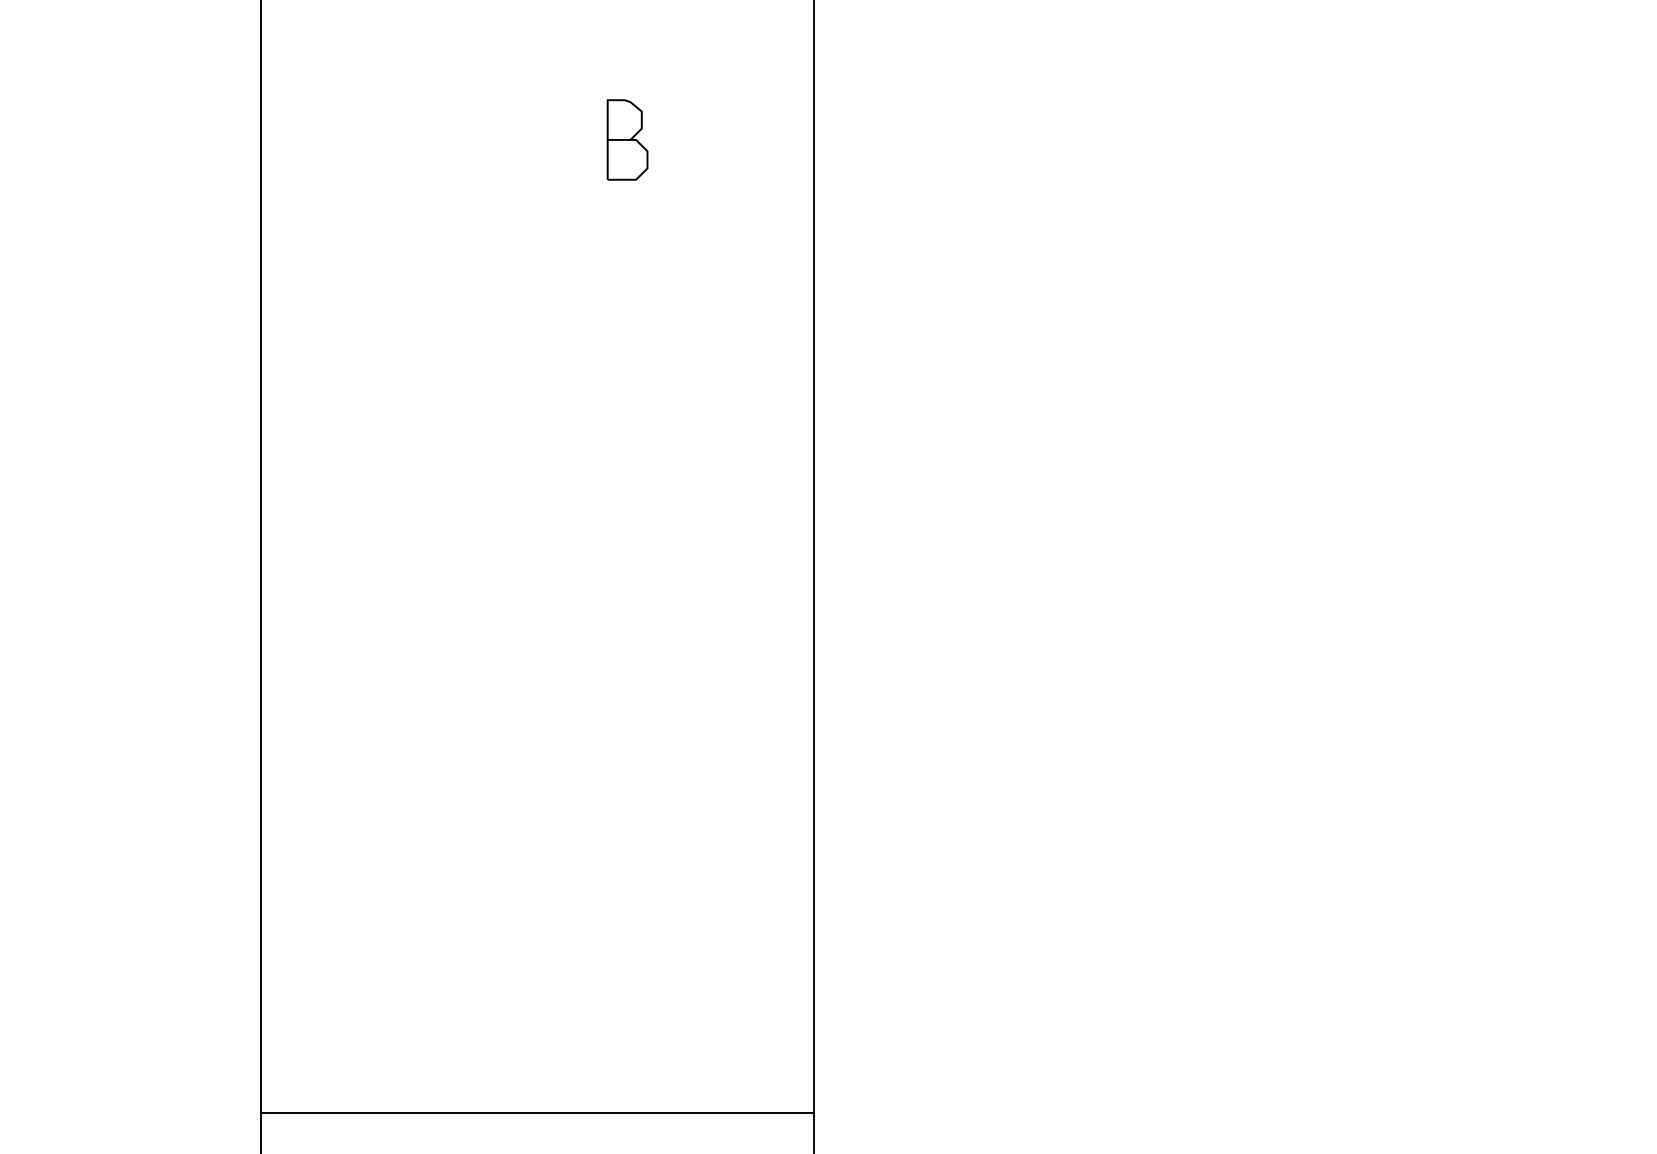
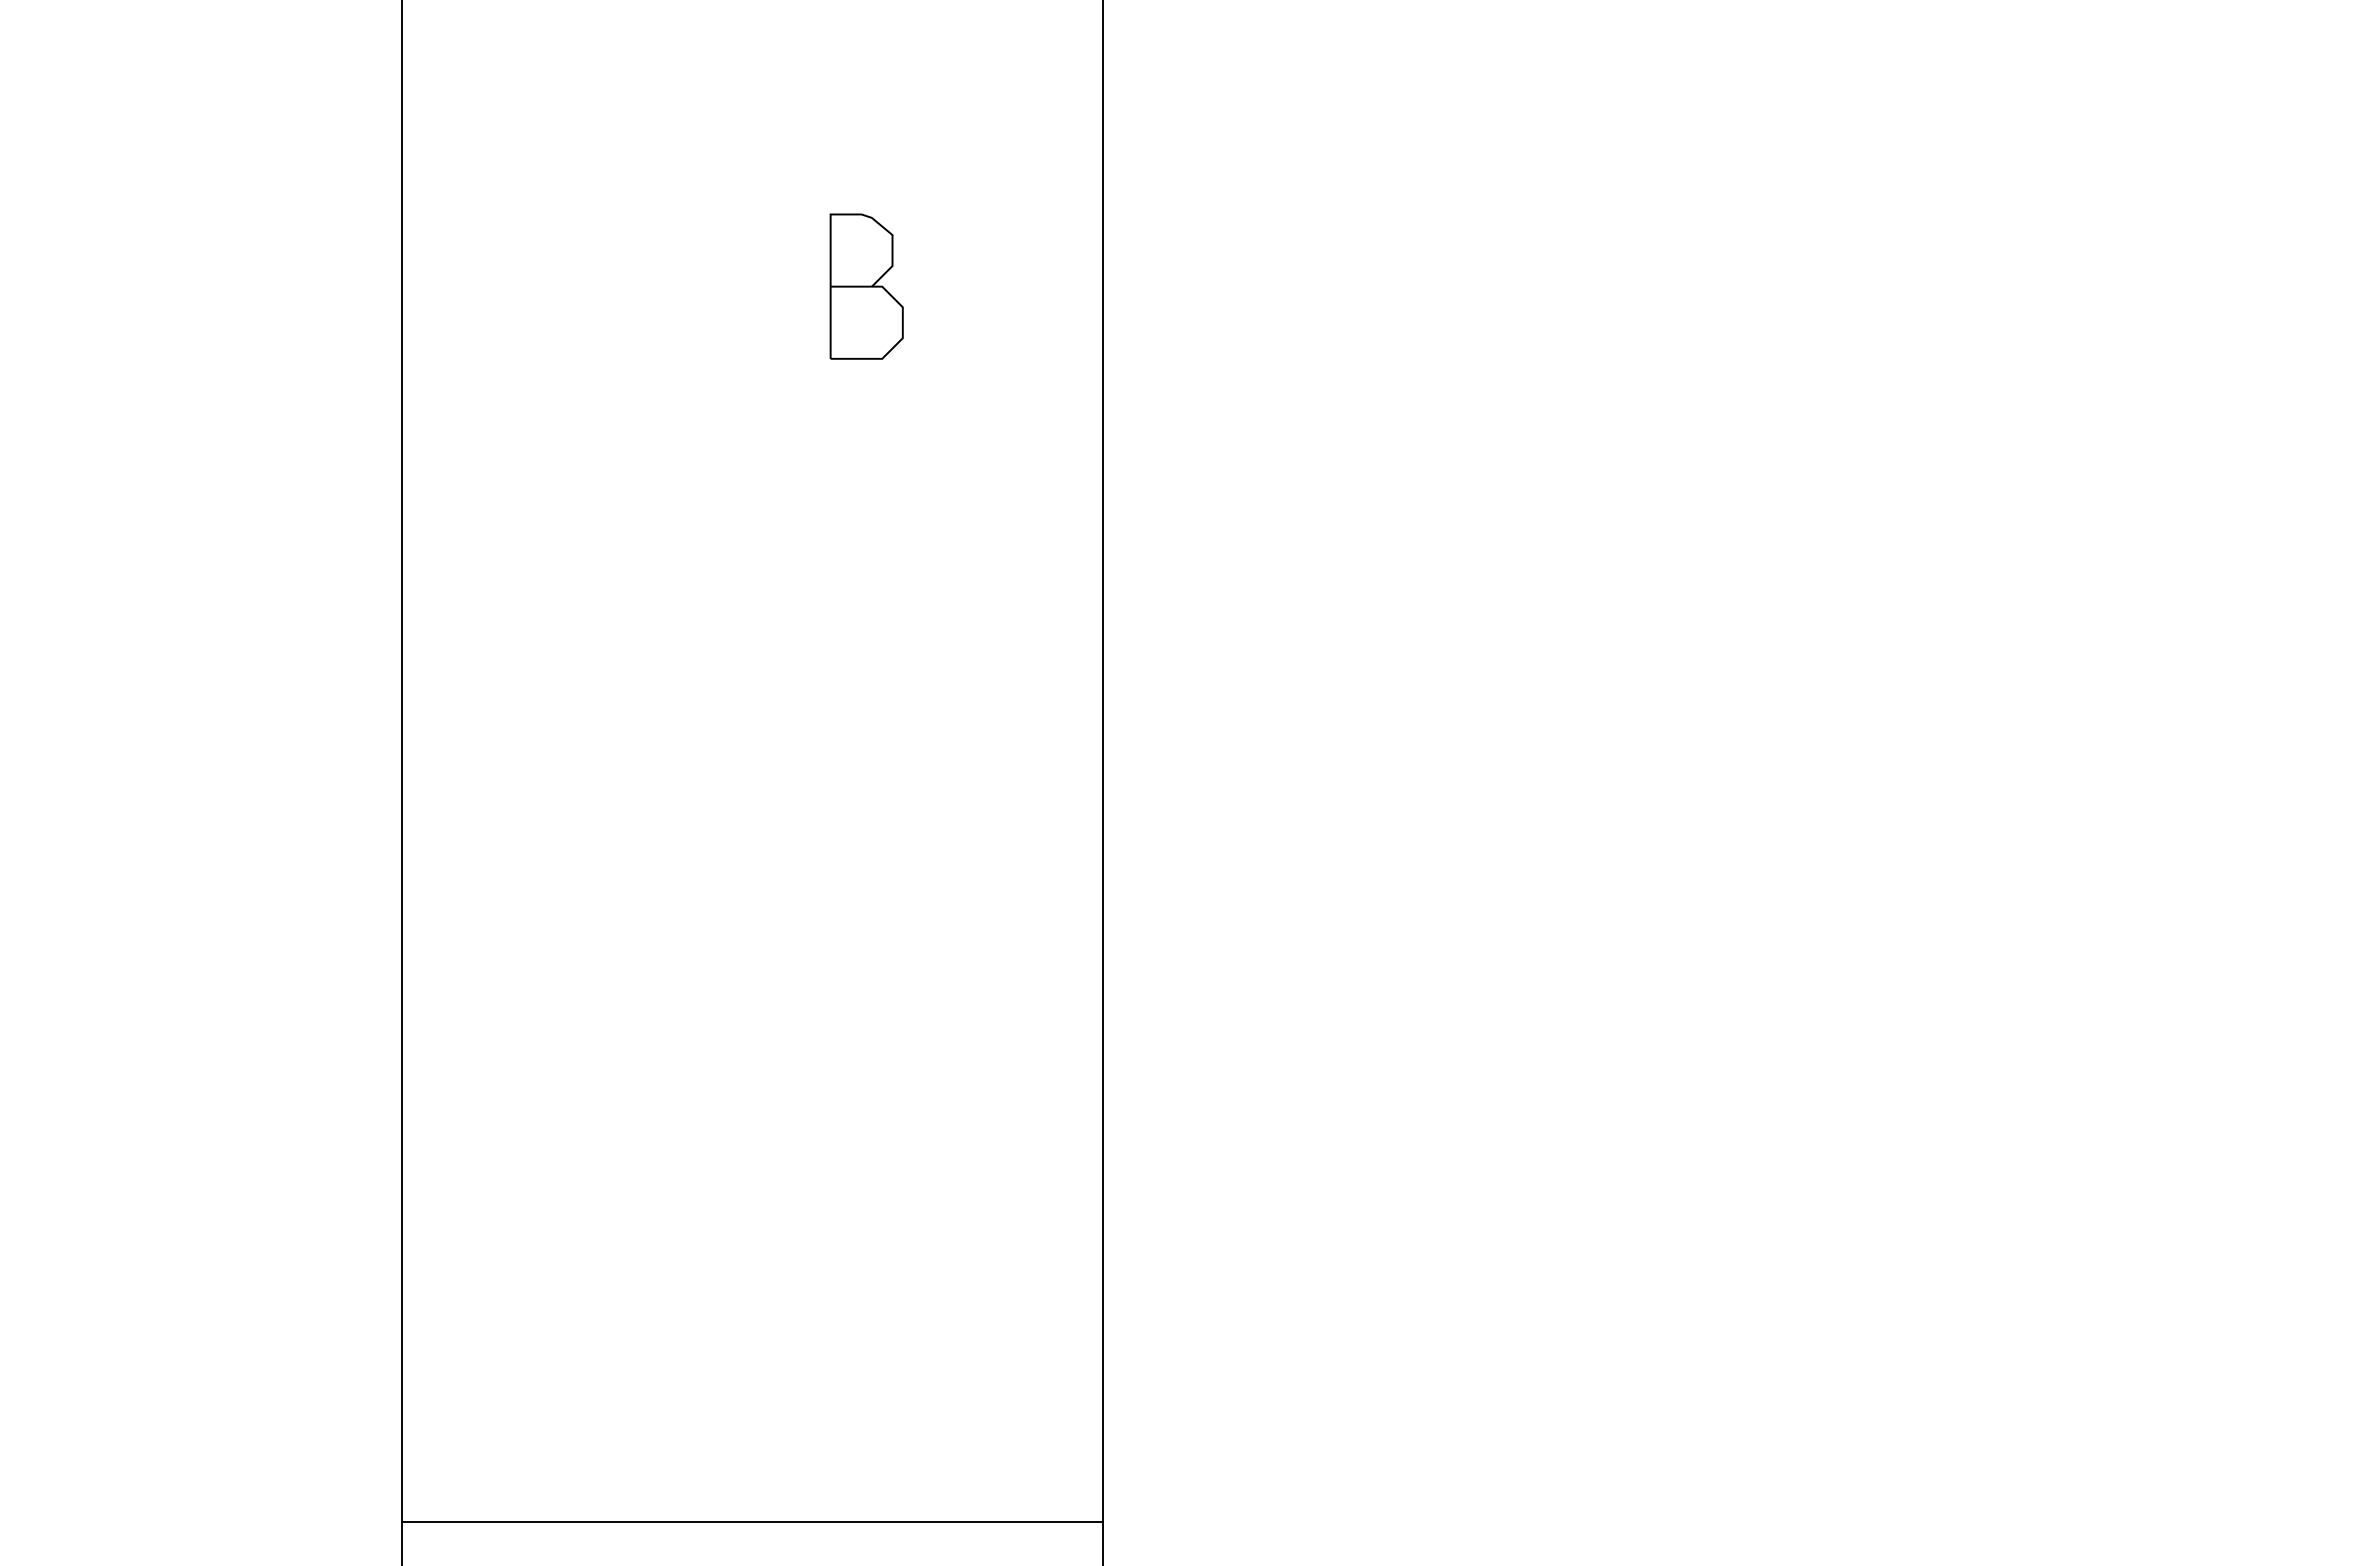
part: (627, 139) -> (866, 286), size x1.43

